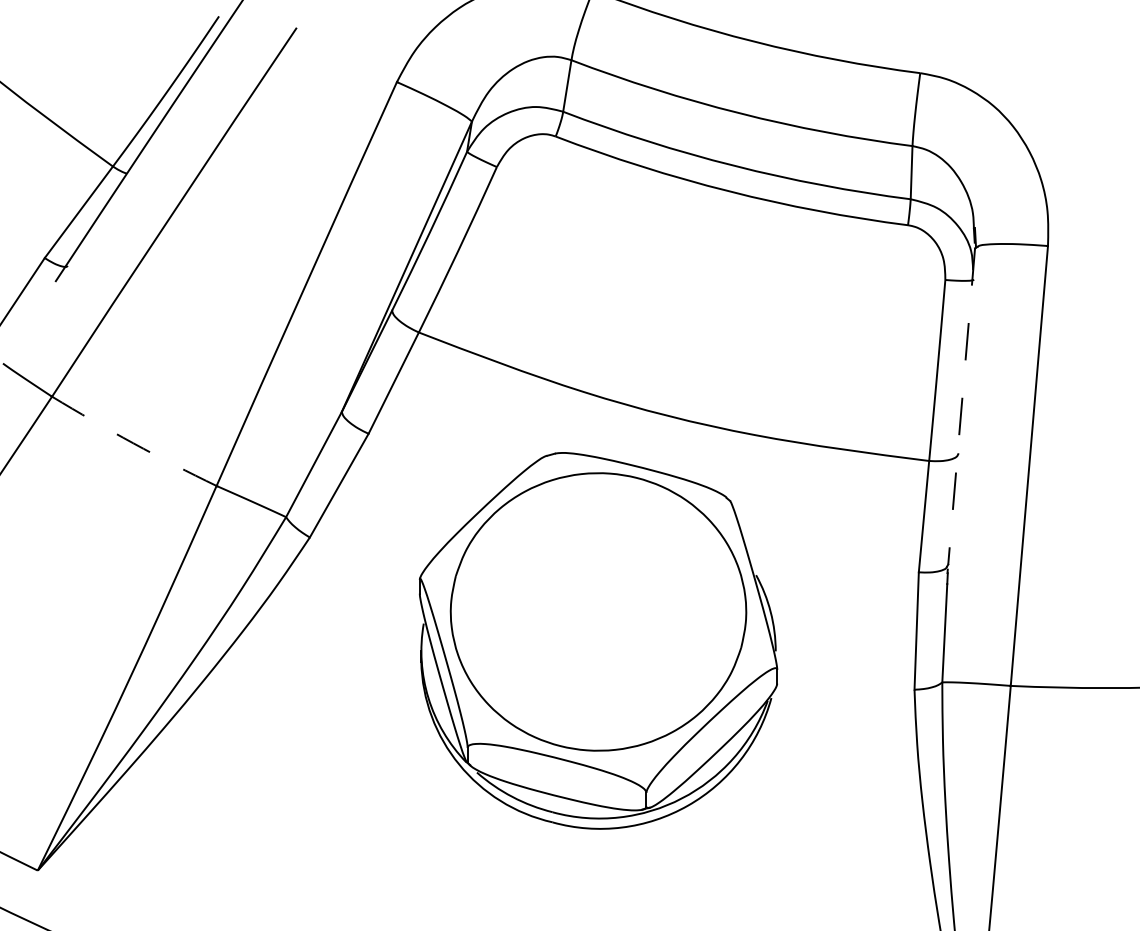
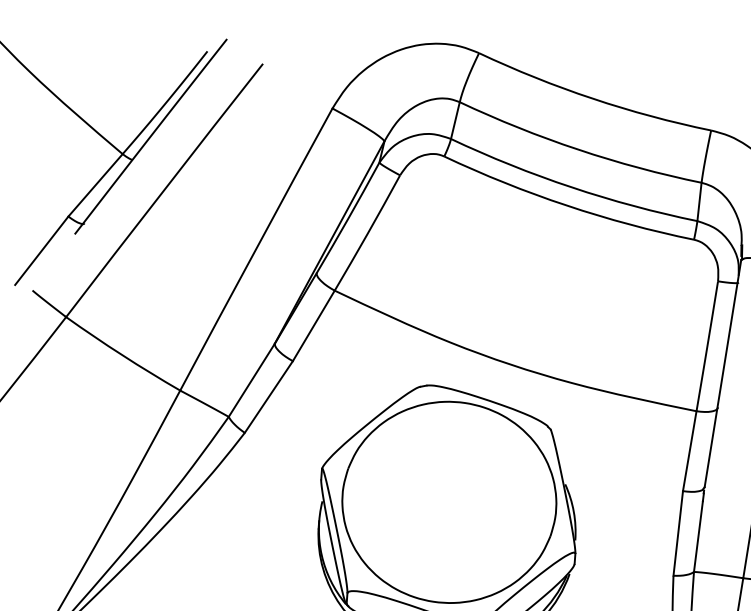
line: (961, 406) -> (722, 373), dashed -> solid
arc: (133, 443) -> (122, 355), dashed -> solid

